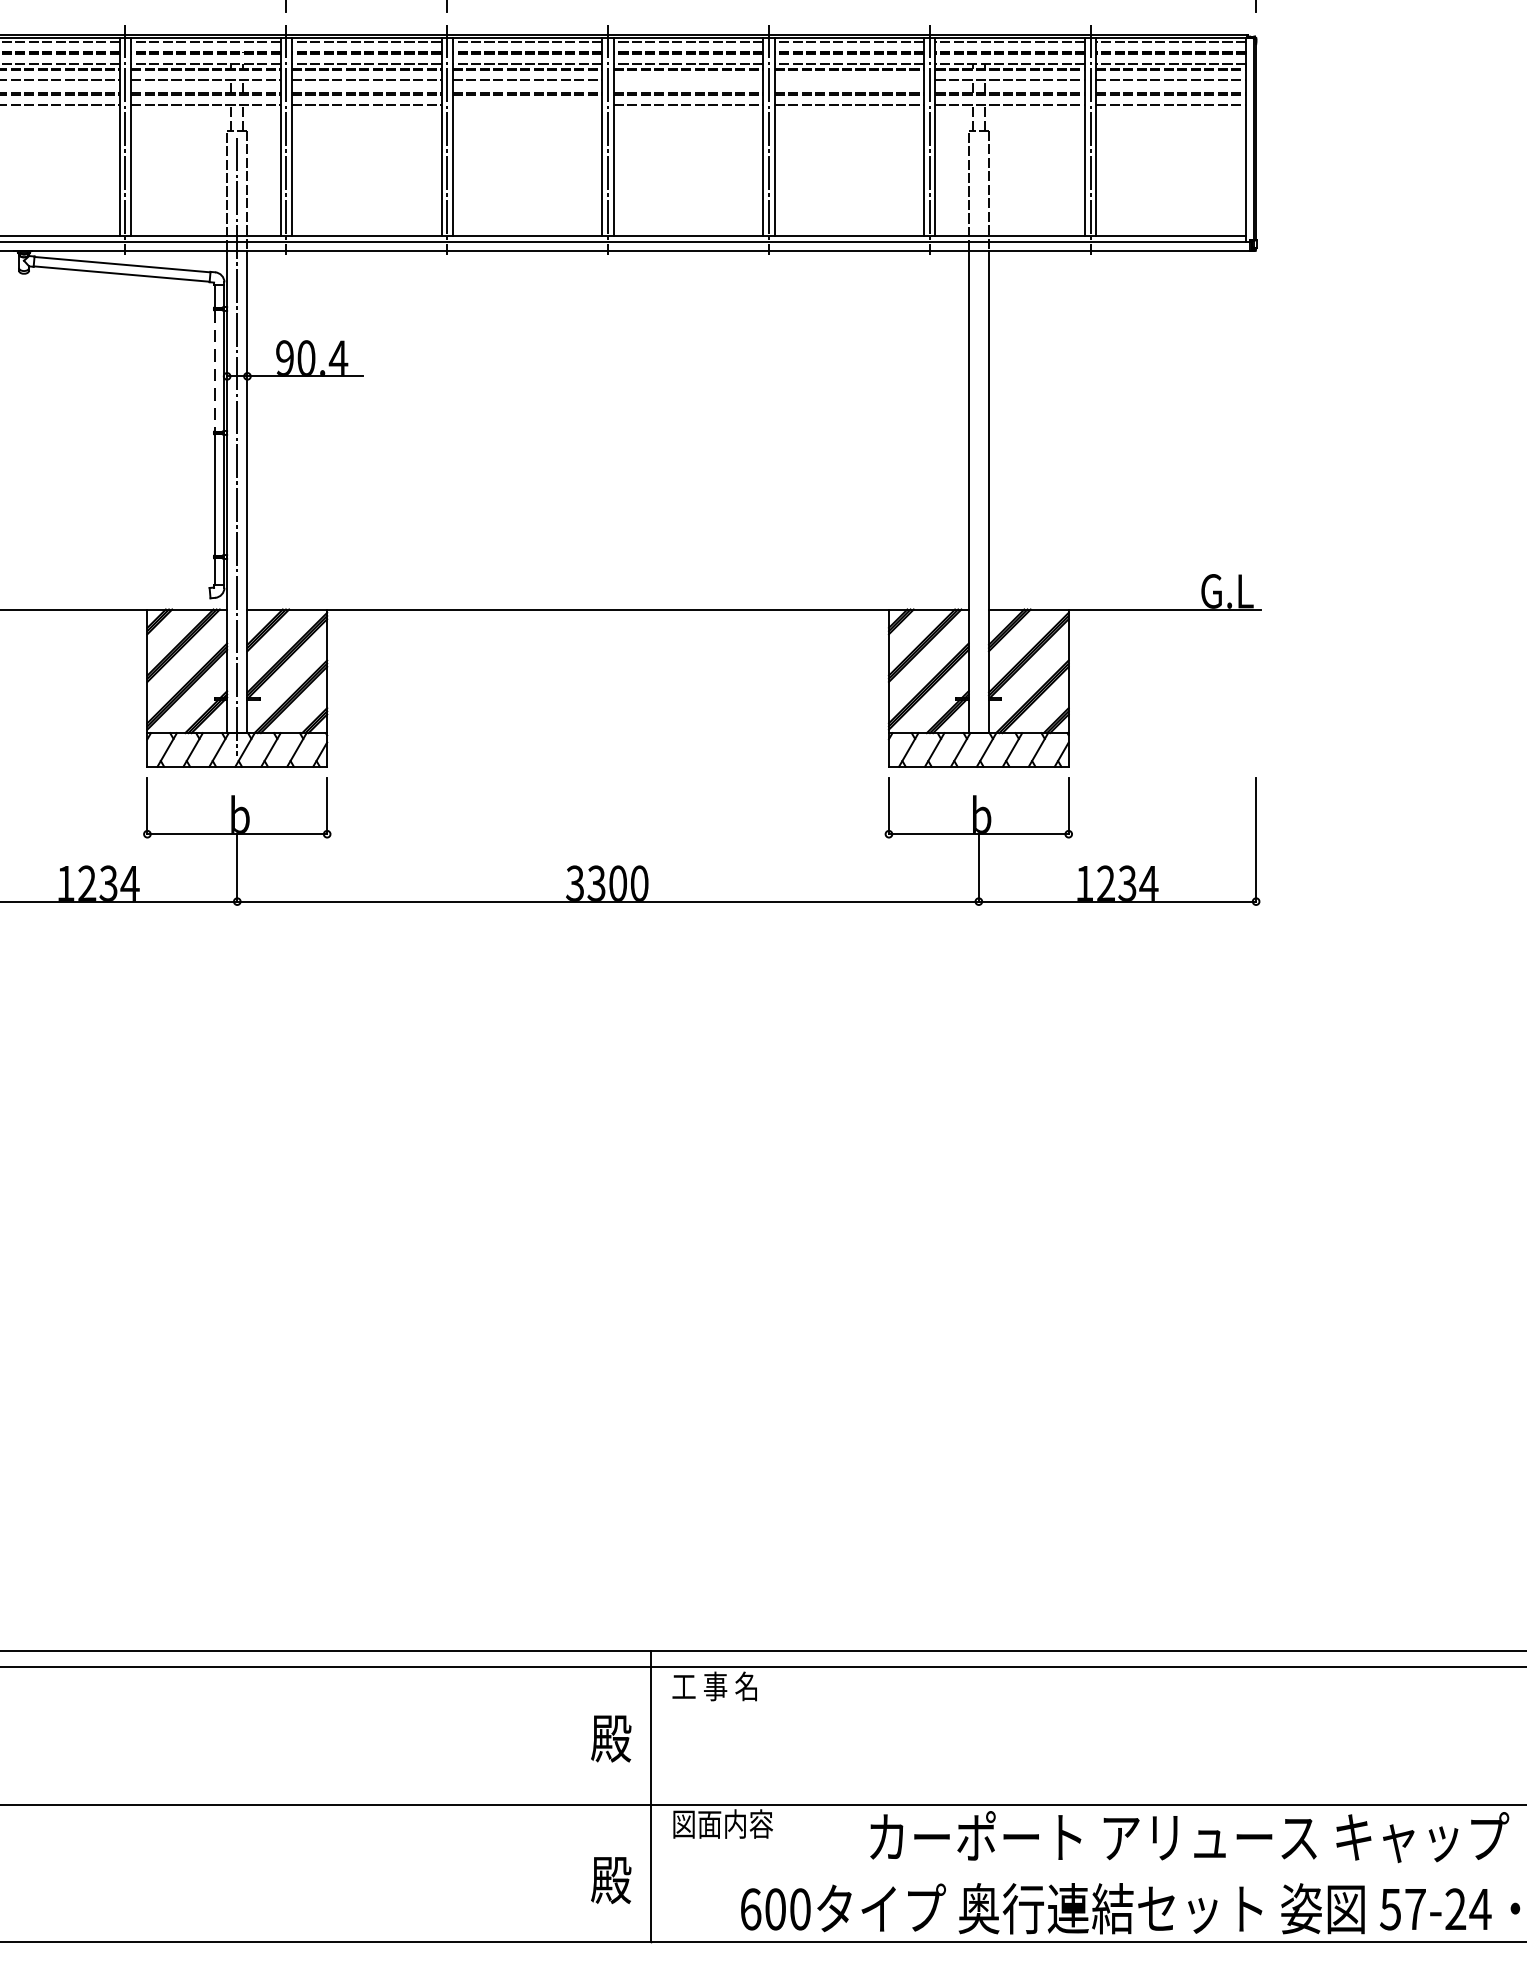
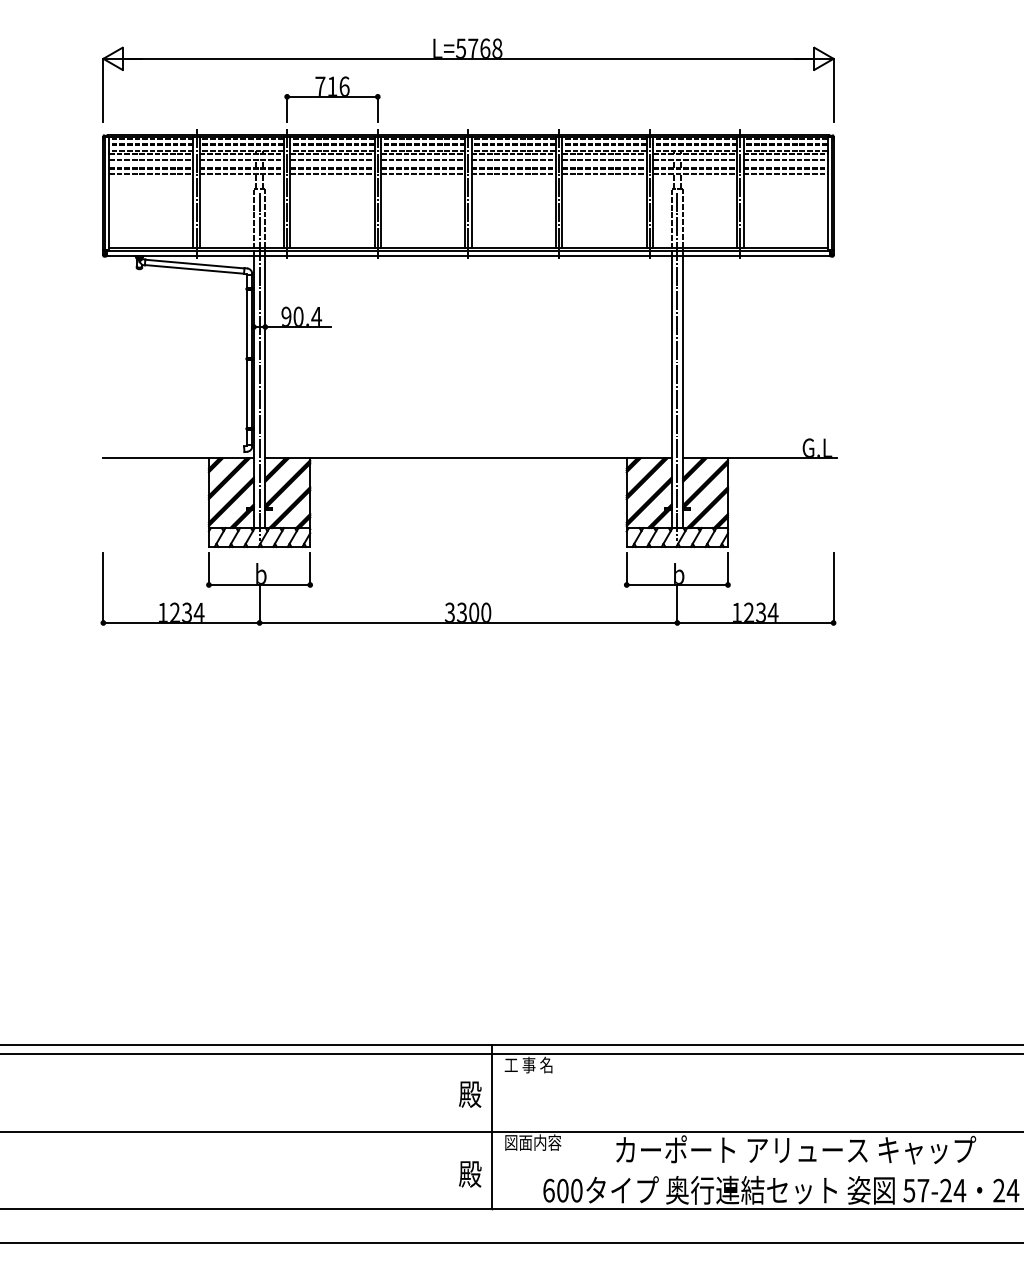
line: (687, 78) -> (513, 159), added
line: (849, 78) -> (604, 159), added
line: (528, 105) -> (423, 174), added
line: (214, 371) -> (246, 324), dashed -> solid
line: (979, 446) -> (677, 366), added

